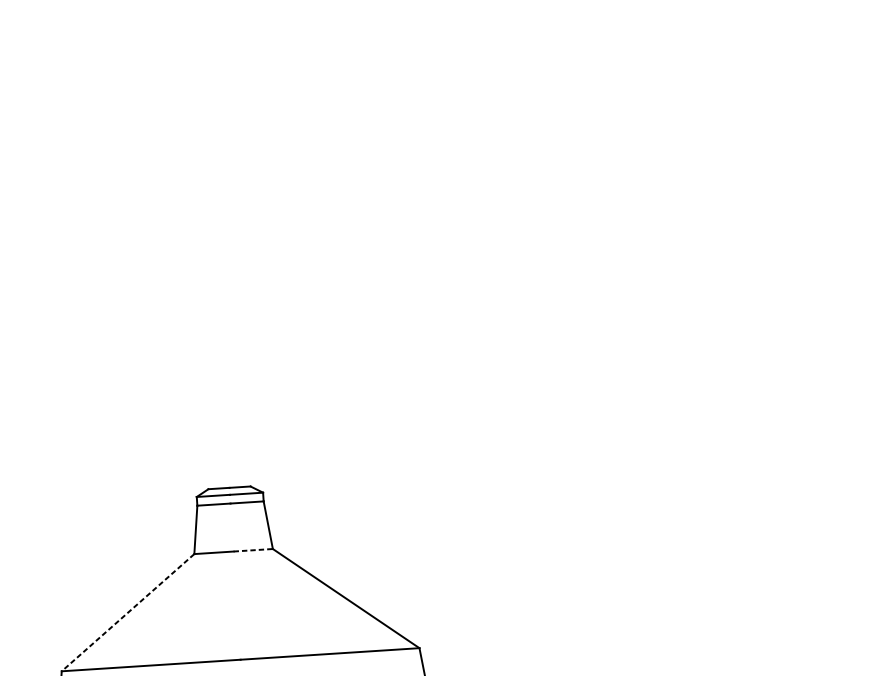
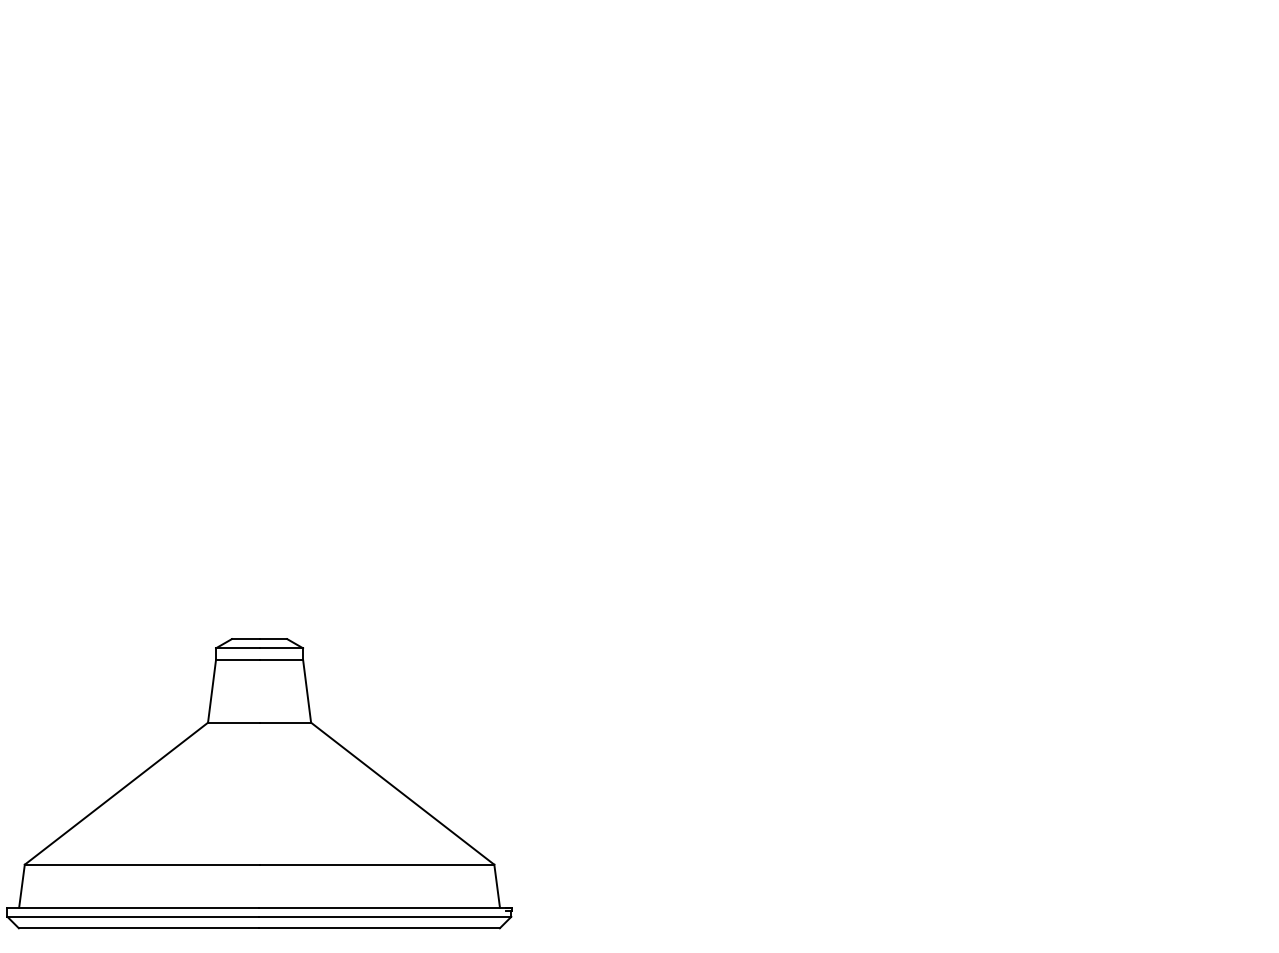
line: (253, 550) -> (285, 722), dashed -> solid
line: (128, 612) -> (116, 793), dashed -> solid

